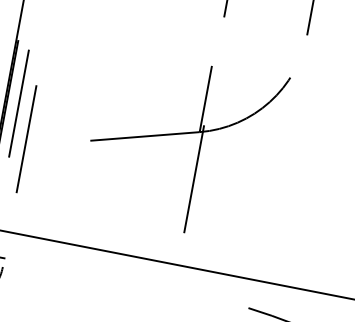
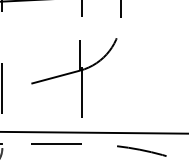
line: (120, 278) -> (56, 143), added

